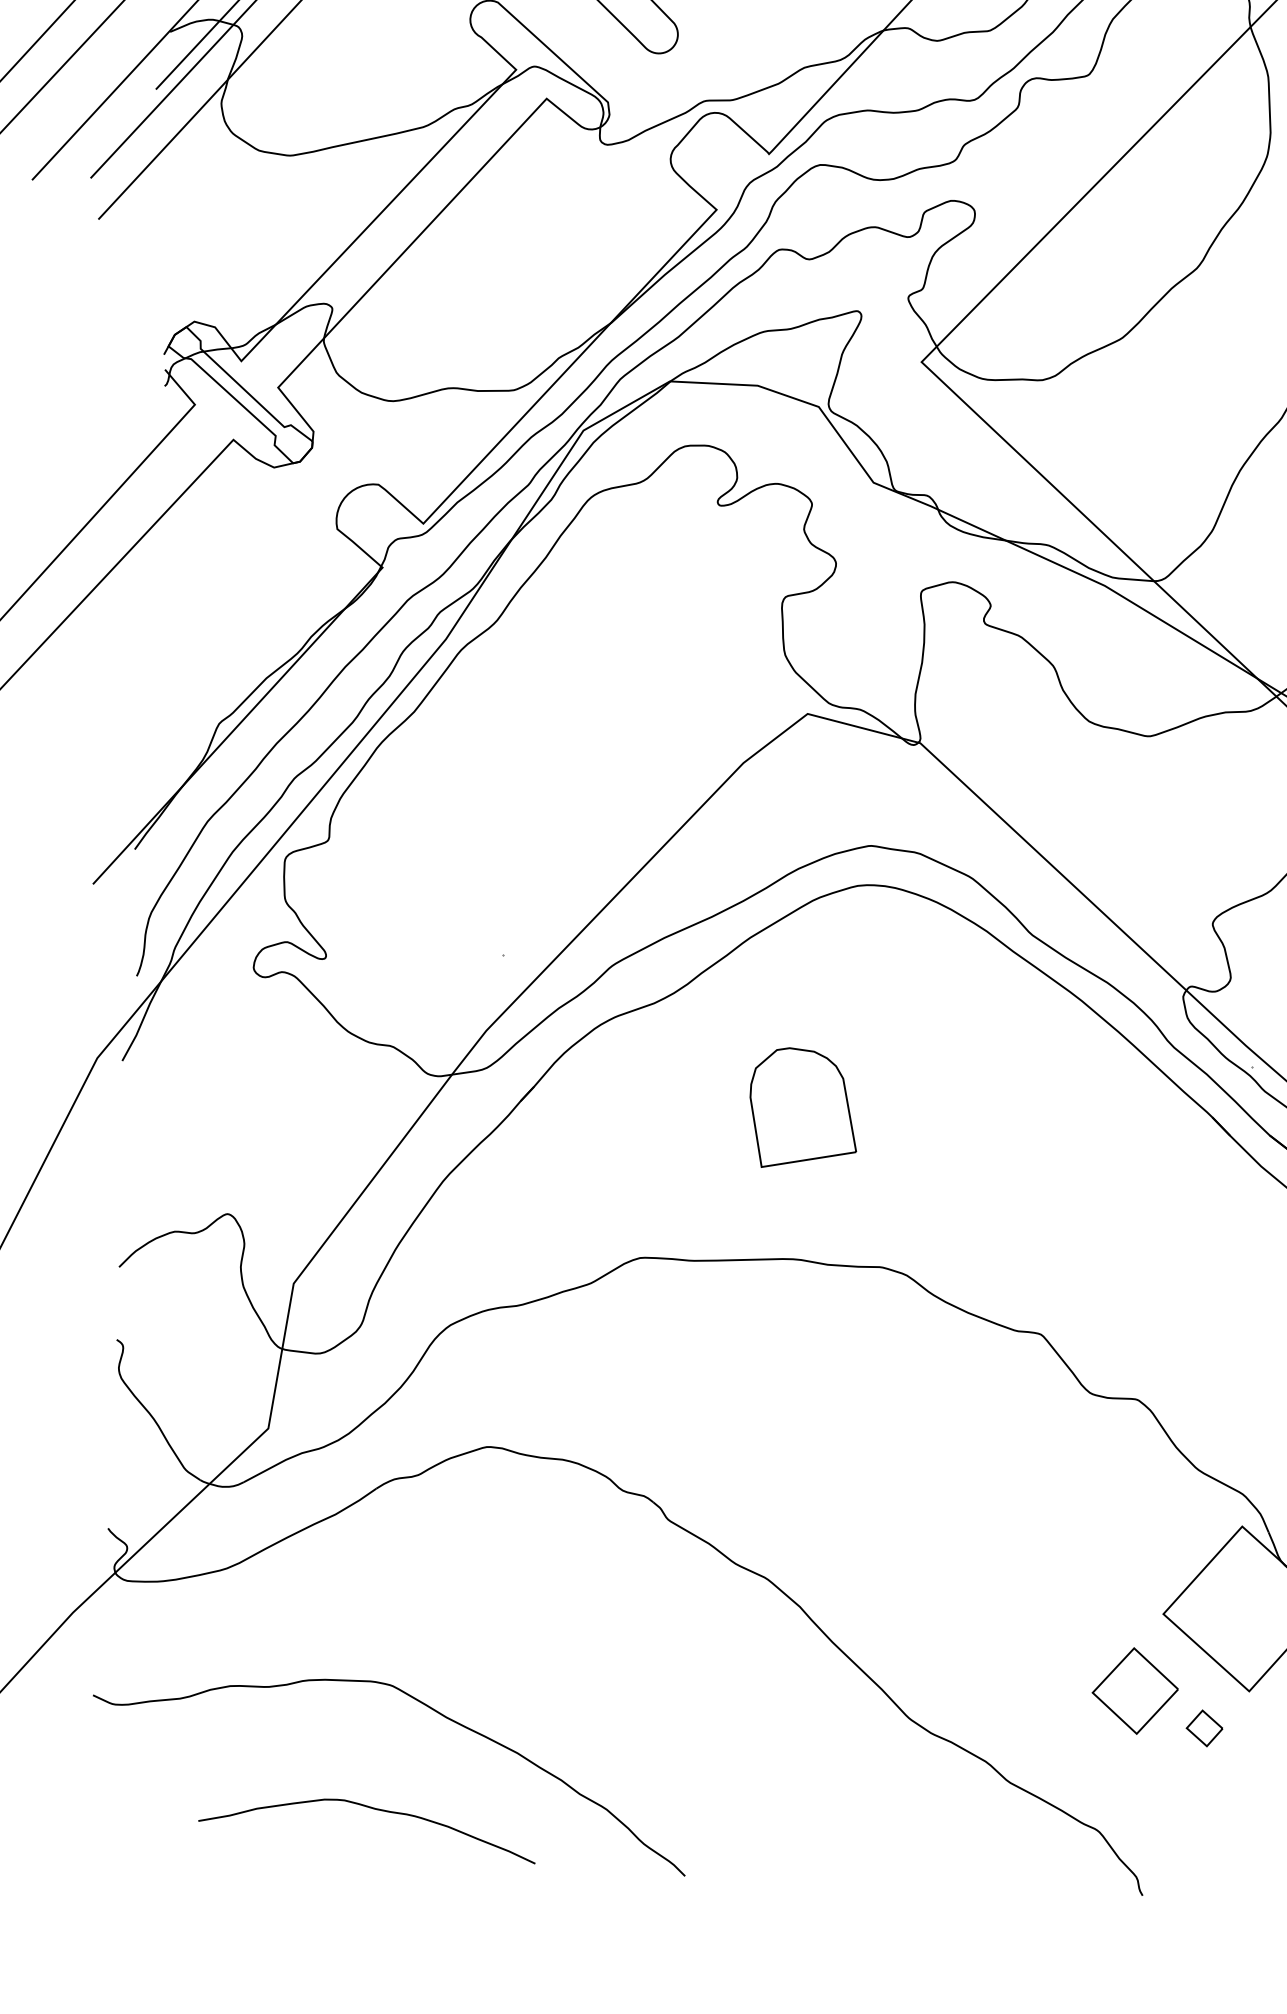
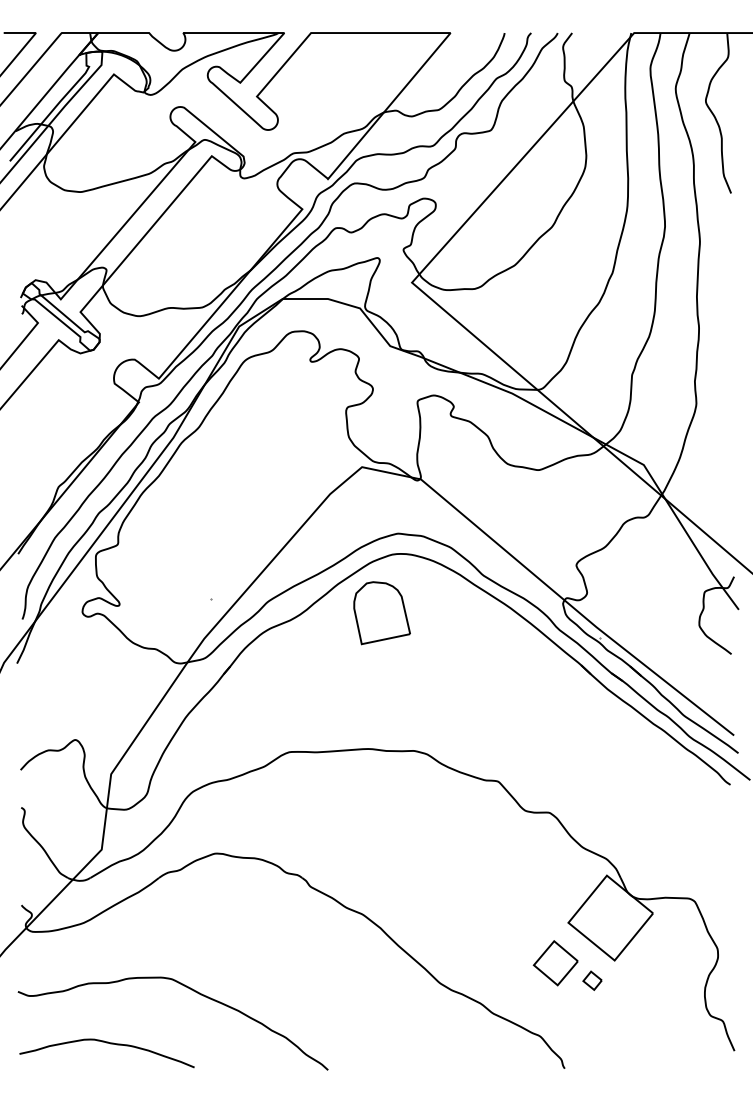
part: (802, 1109) -> (381, 613), moved
curve: (375, 1811) -> (110, 1044), moved

